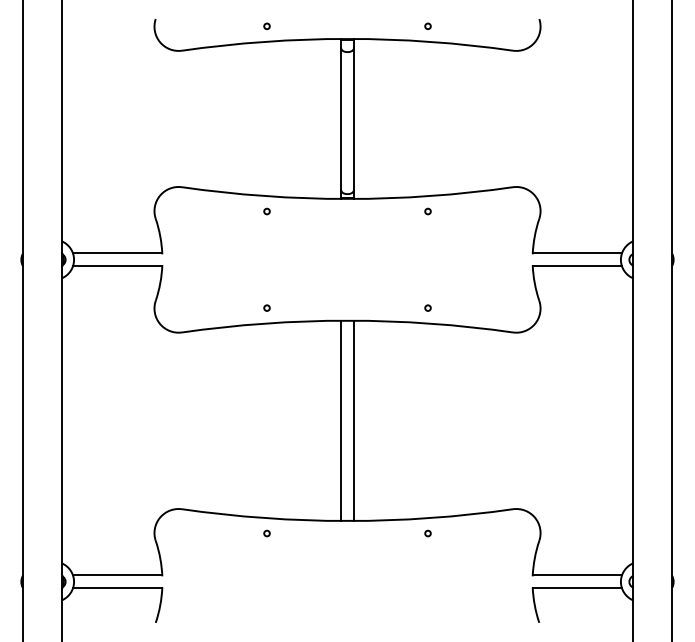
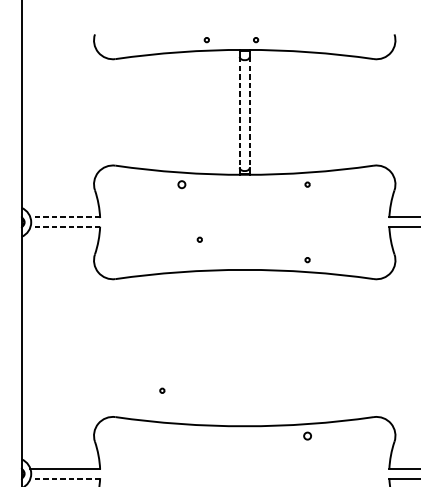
circle: (266, 26) -> (206, 40), moved
circle: (427, 26) -> (255, 40), moved
line: (341, 119) -> (240, 112), solid -> dashed
line: (353, 119) -> (249, 112), solid -> dashed
circle: (266, 211) -> (181, 184), size x1.6
line: (117, 253) -> (65, 217), solid -> dashed
line: (117, 266) -> (65, 227), solid -> dashed
circle: (266, 307) -> (199, 239), moved
line: (341, 420) -> (240, 347), removed
line: (353, 420) -> (249, 347), removed
circle: (266, 533) -> (161, 390), moved
circle: (427, 533) -> (307, 436), size x1.6
line: (117, 588) -> (65, 478), solid -> dashed

